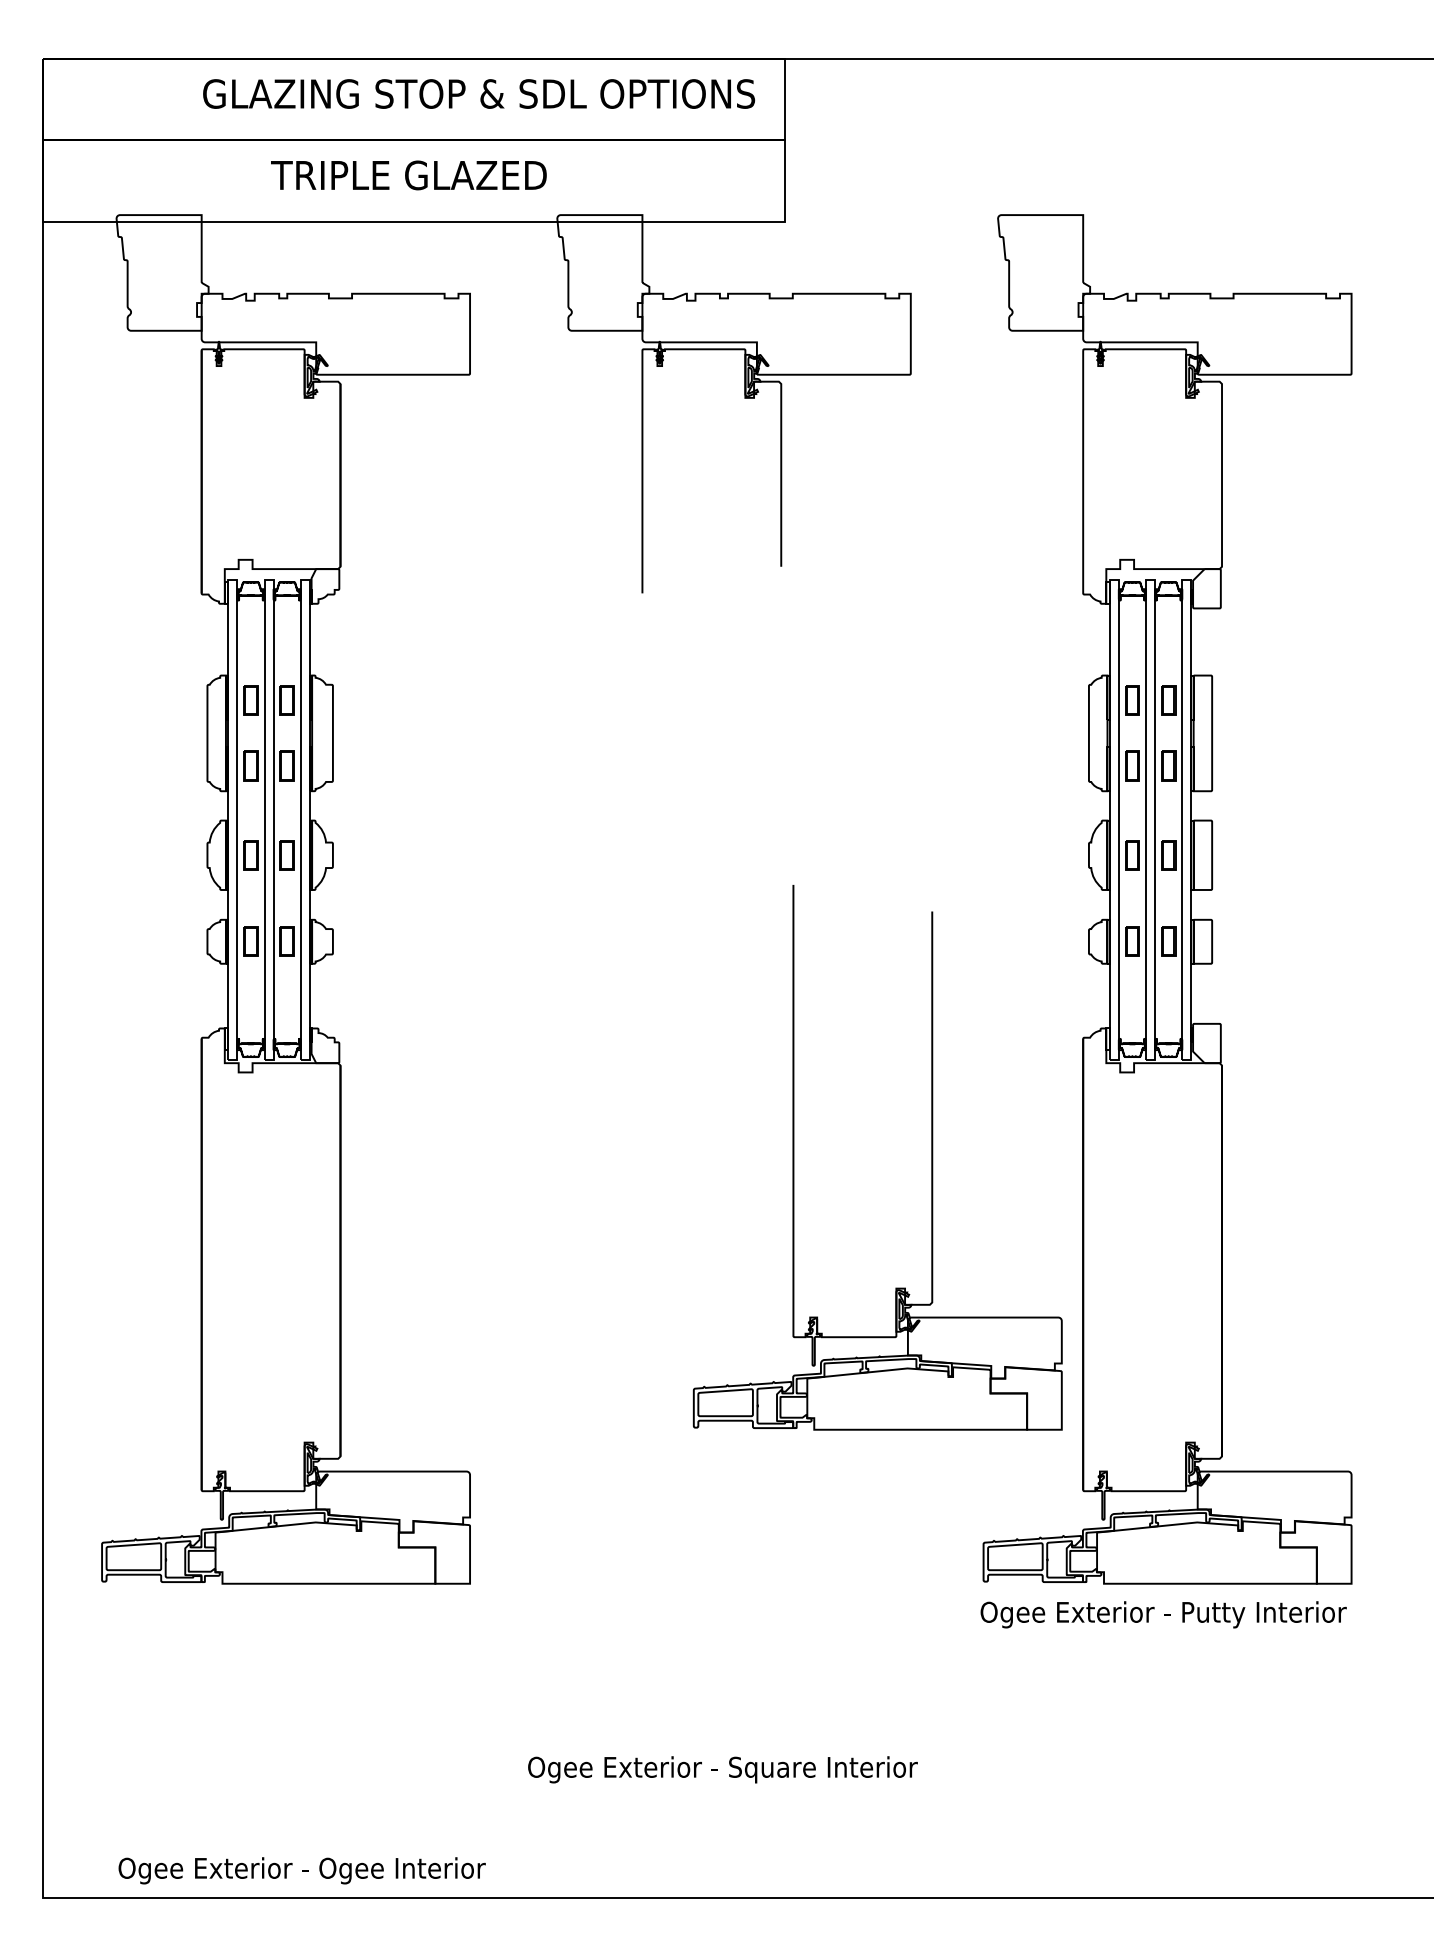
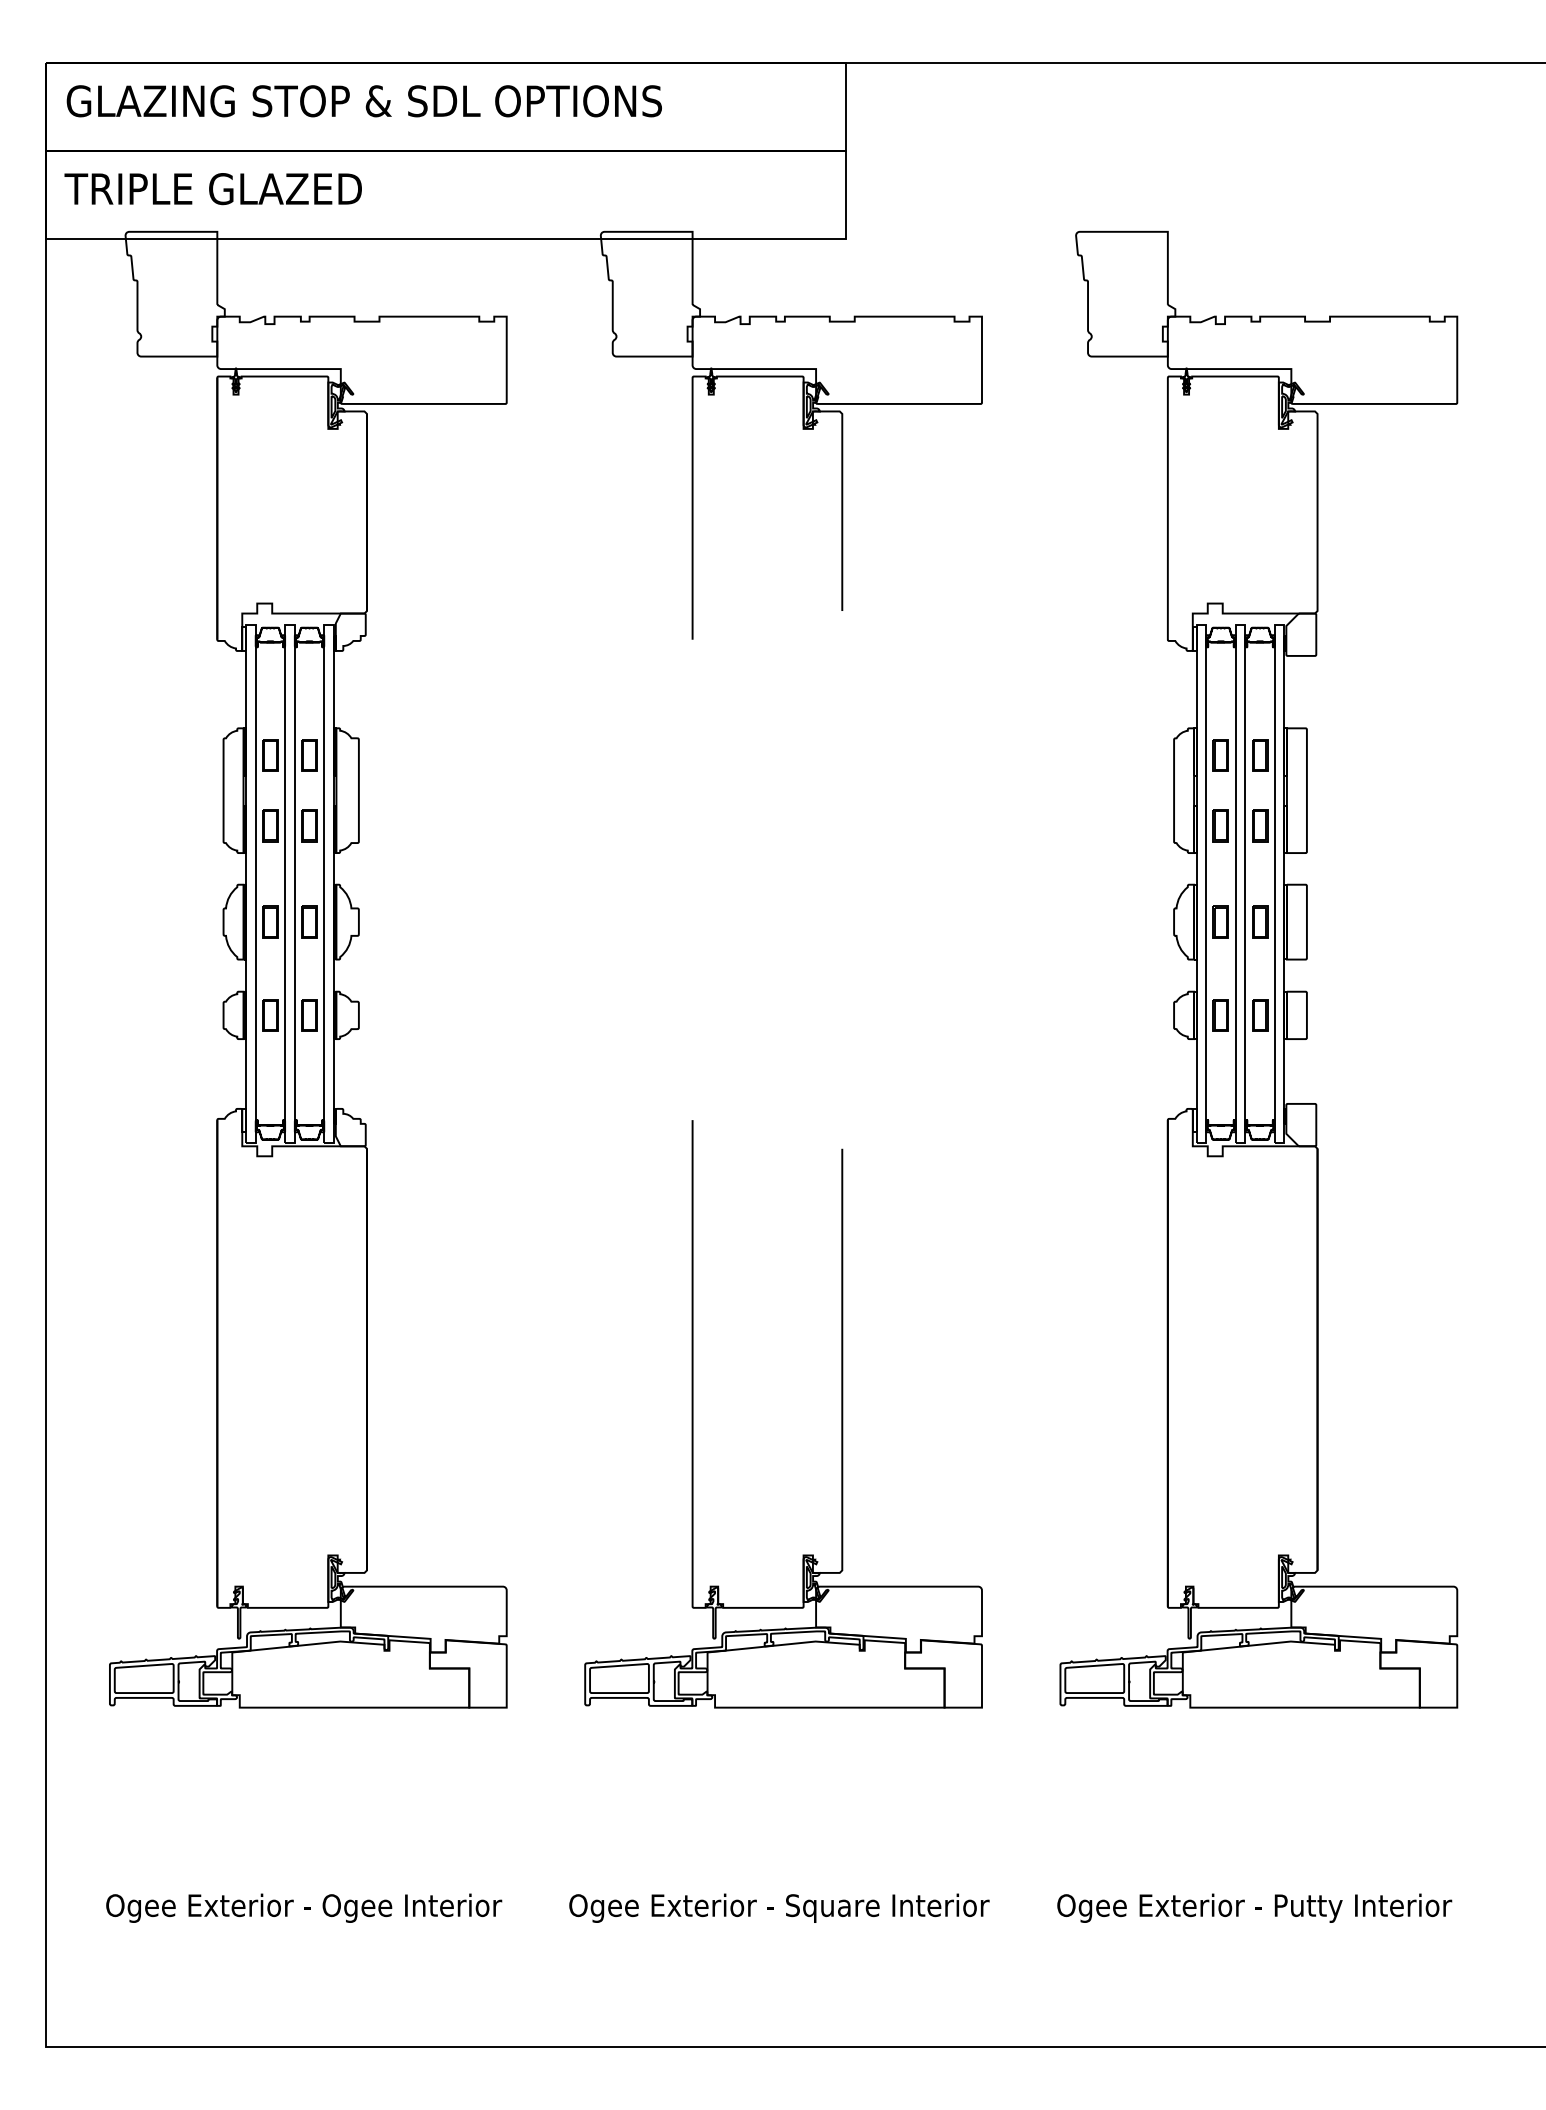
text: (479, 93) -> (364, 100), moved
text: (408, 175) -> (212, 189), moved
part: (931, 1157) -> (841, 1414), moved
text: (1163, 1614) -> (1254, 1907), moved
text: (301, 1870) -> (303, 1907), moved

